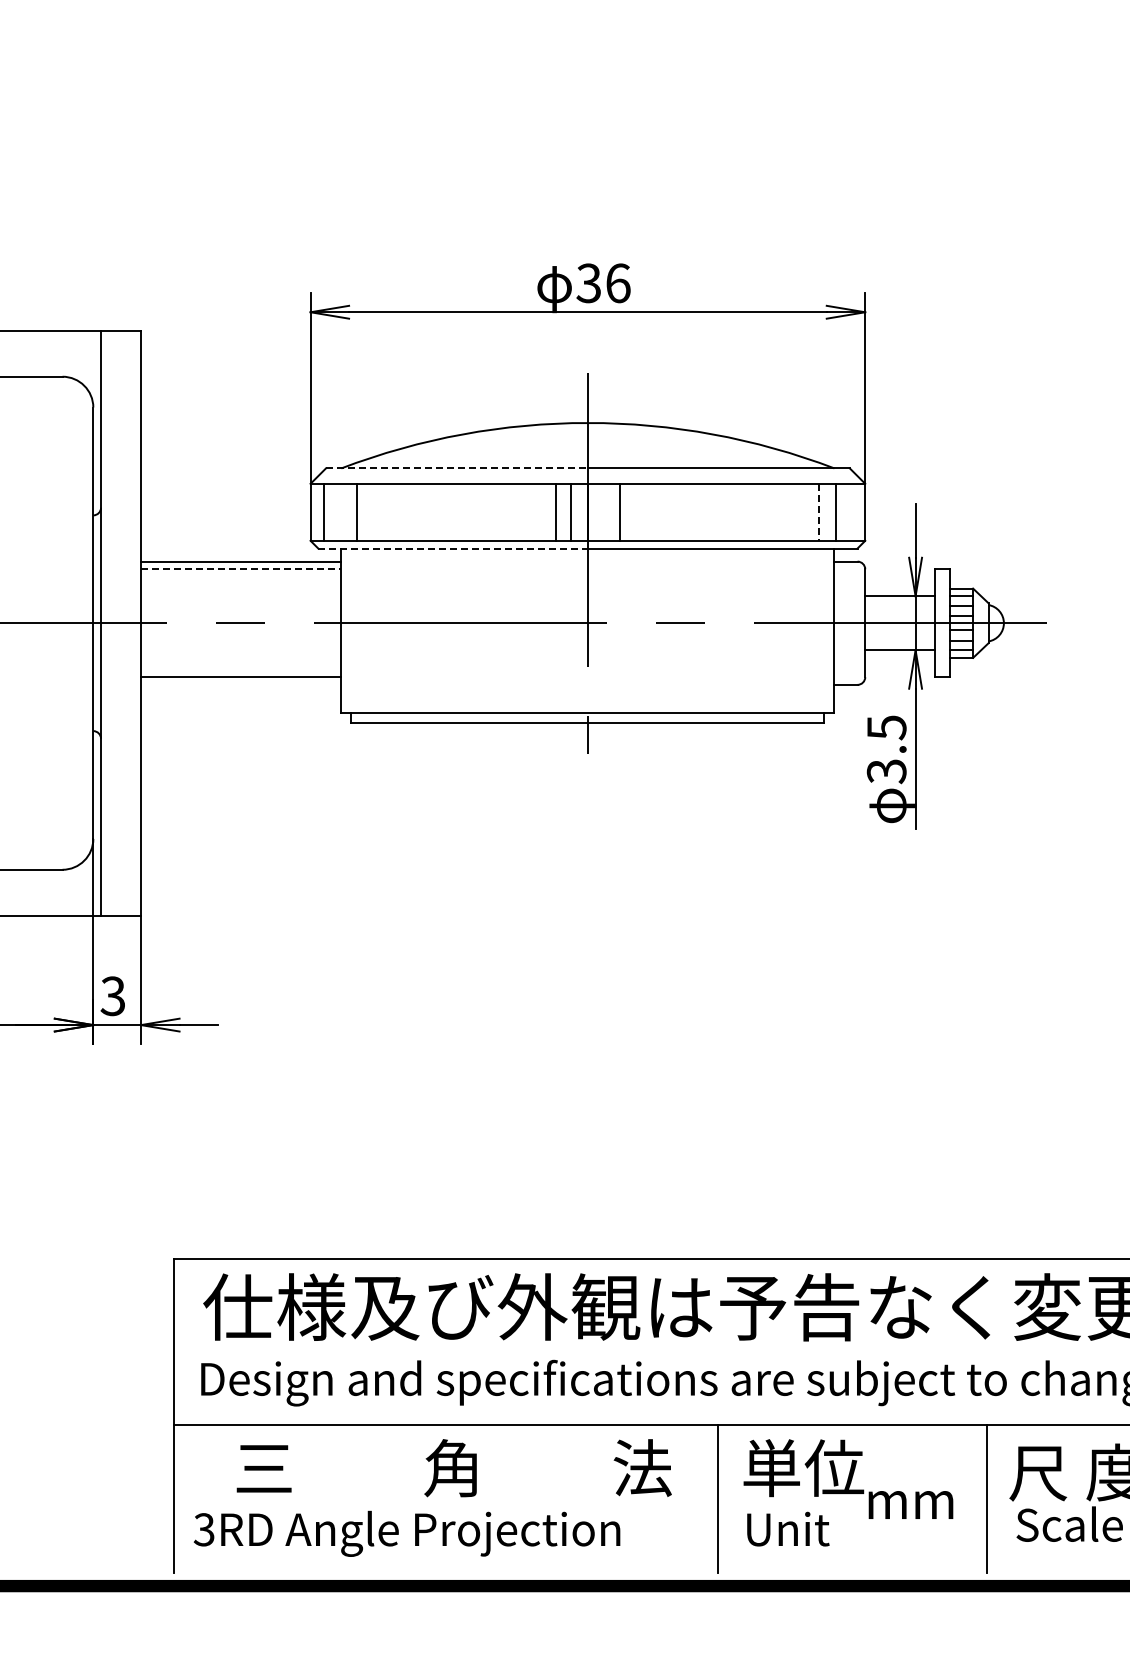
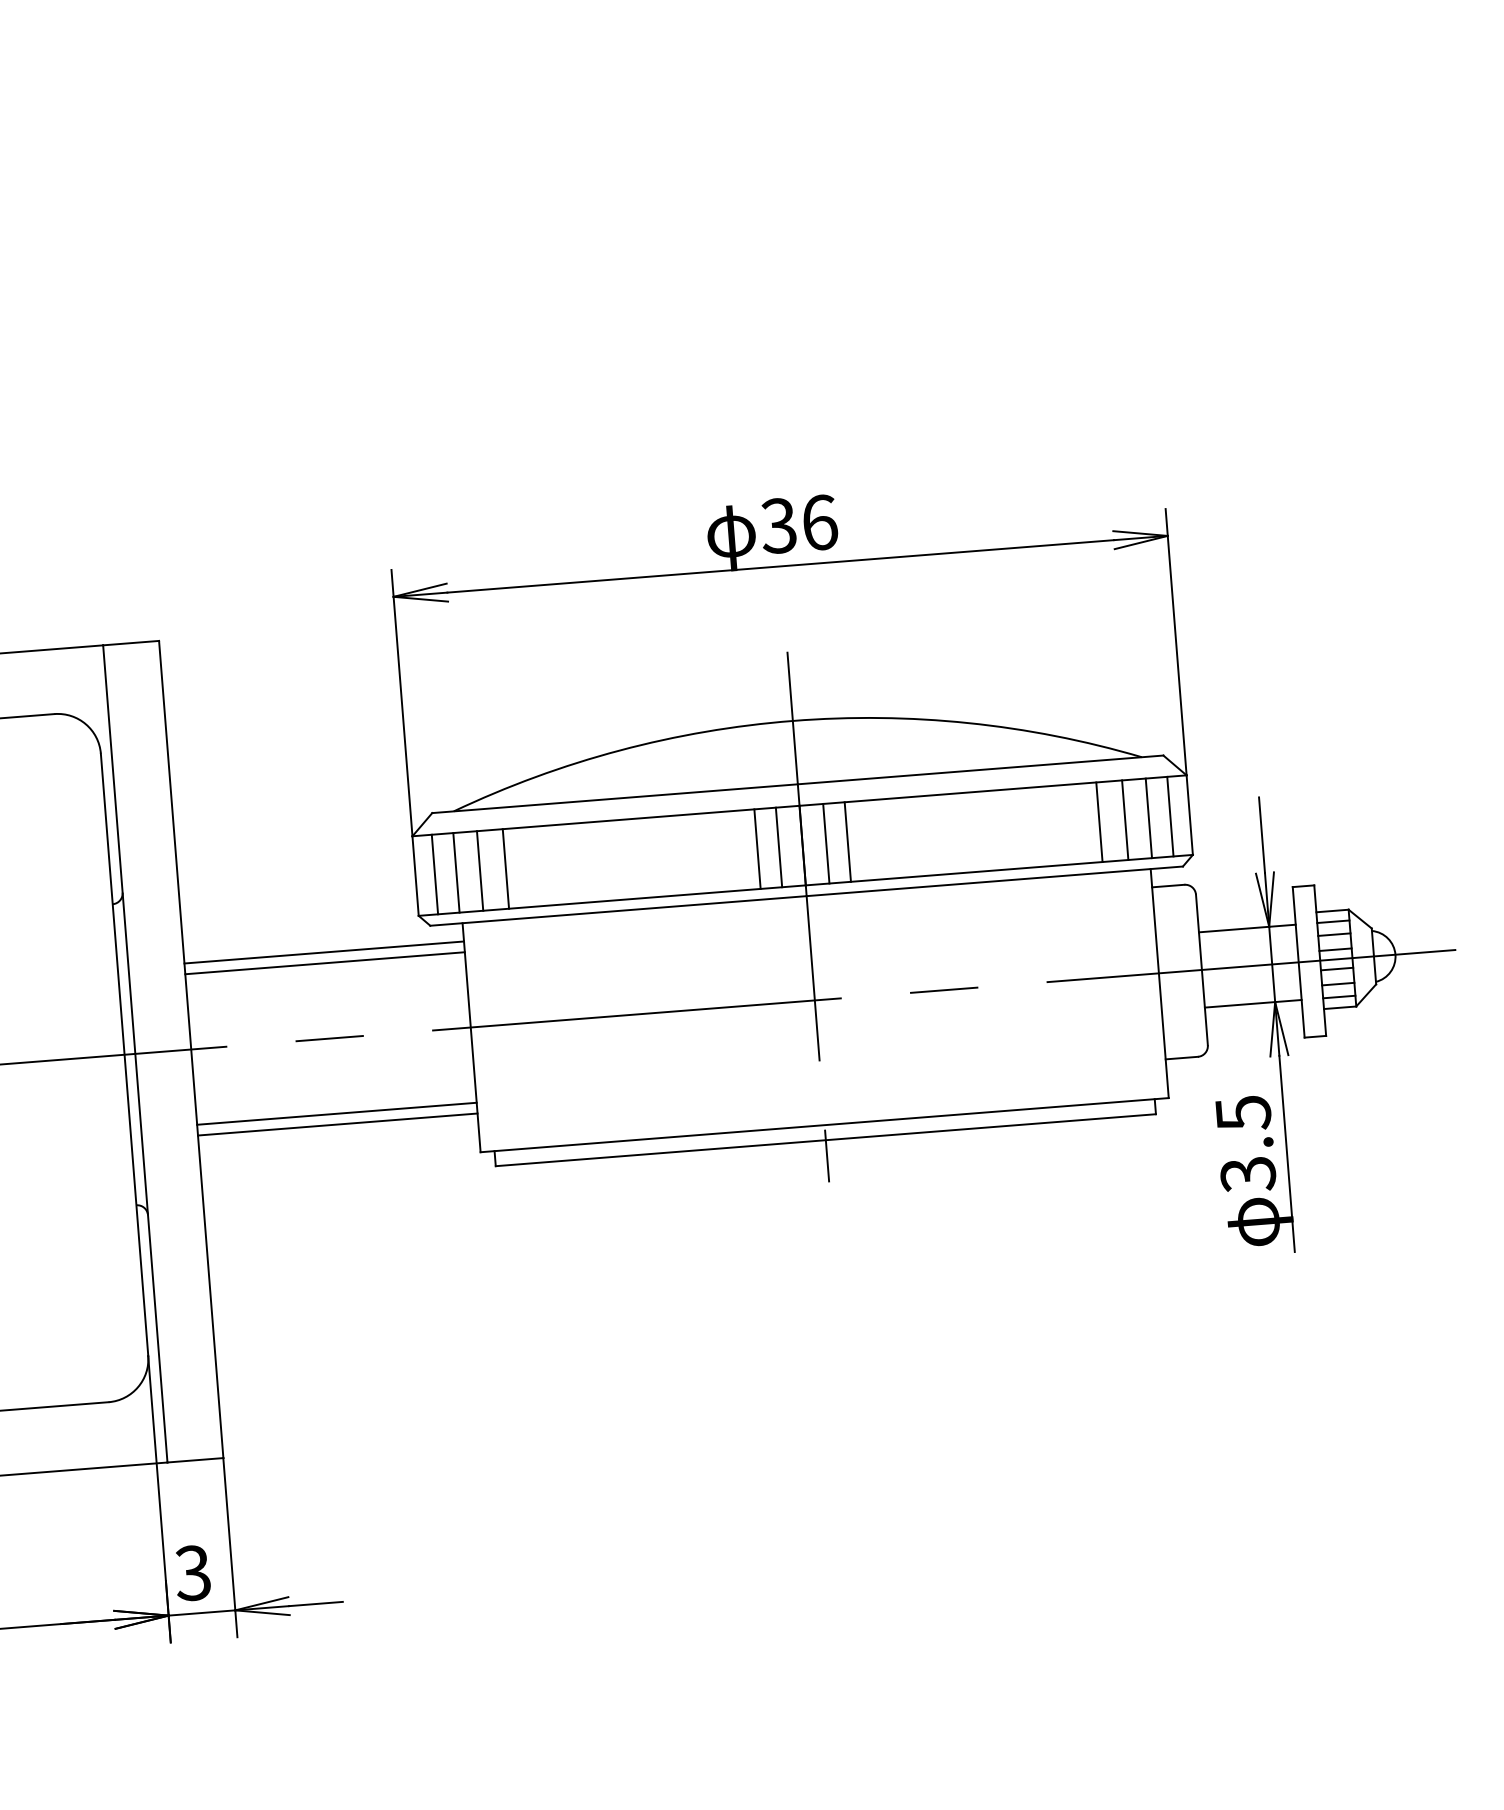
line: (456, 468) -> (614, 798), dashed -> solid
line: (339, 511) -> (455, 871), added
line: (375, 511) -> (506, 867), added
line: (604, 511) -> (825, 842), added
line: (800, 511) -> (1099, 821), added
line: (851, 511) -> (1170, 815), added
line: (819, 512) -> (1125, 820), dashed -> solid
line: (453, 548) -> (619, 910), dashed -> solid
line: (241, 569) -> (325, 963), dashed -> solid
line: (241, 684) -> (338, 1123), added

